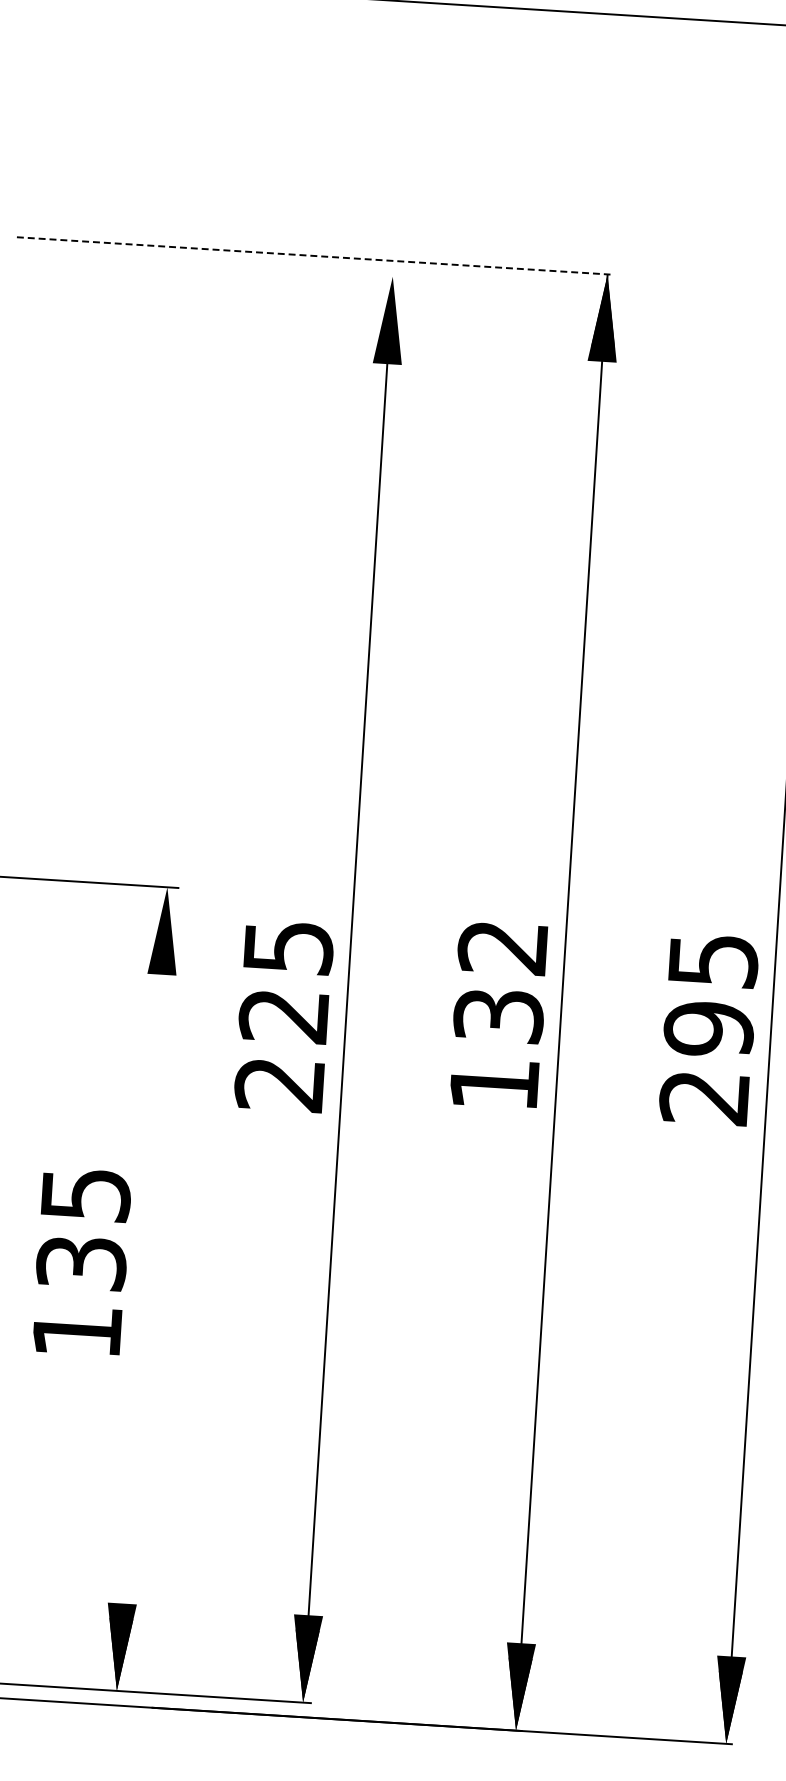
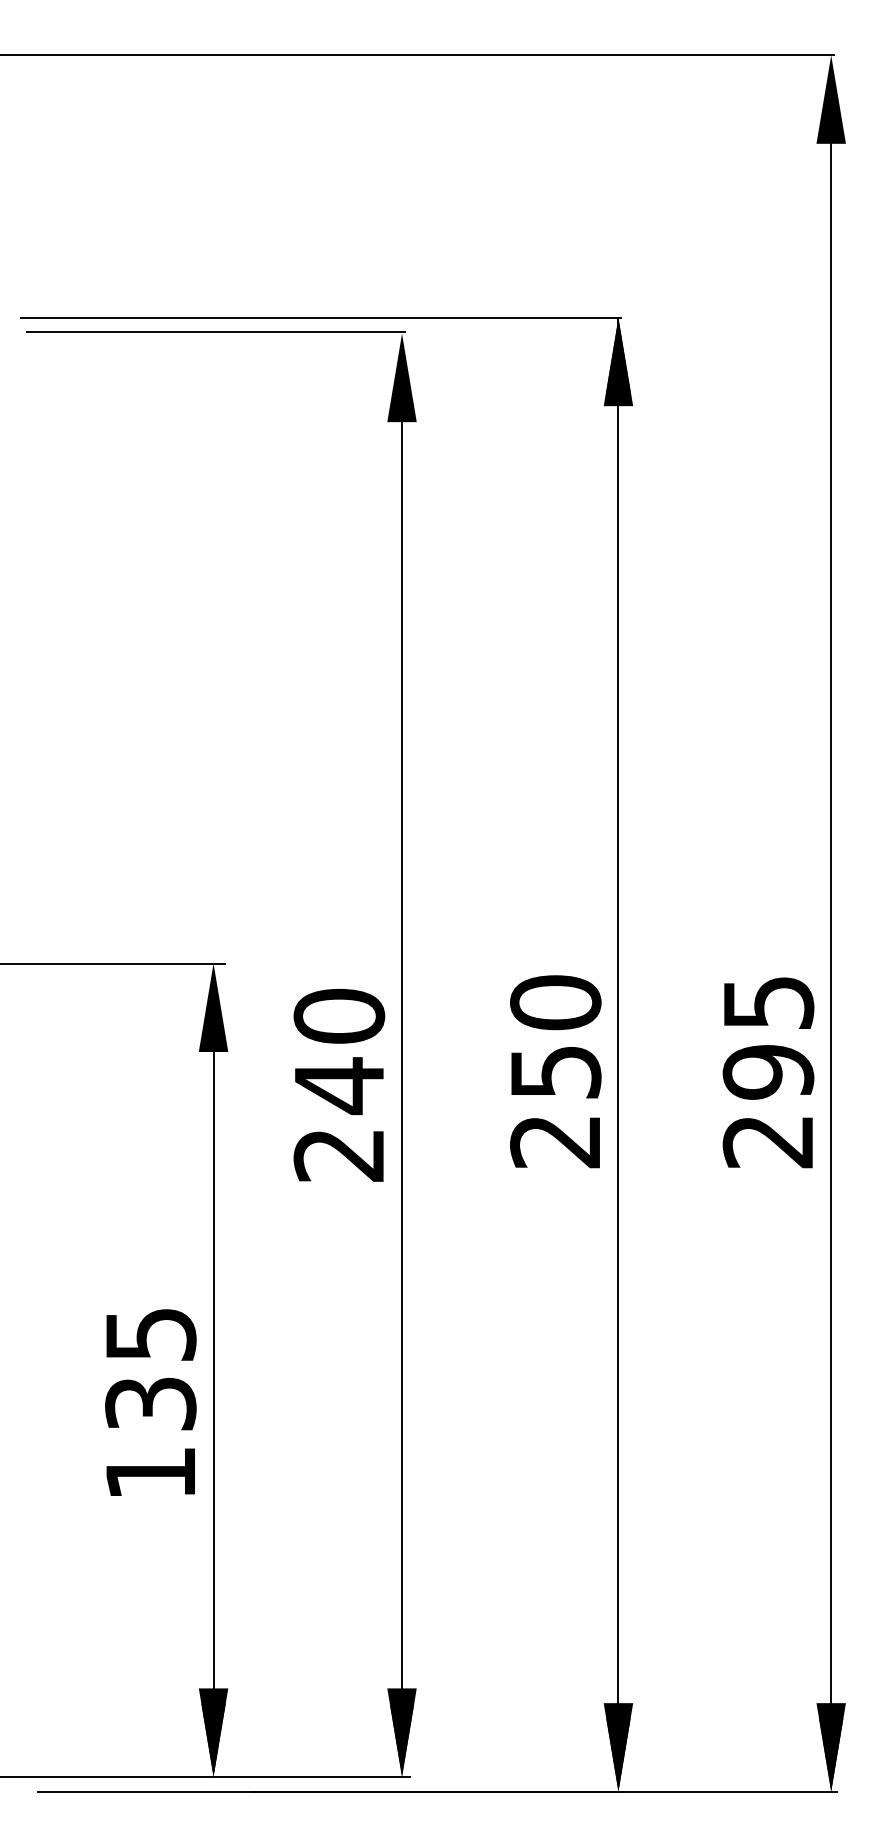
line: (314, 255) -> (321, 317), dashed -> solid
line: (208, 263) -> (215, 332), added
text: (286, 982) -> (339, 1051), 225 -> 240
text: (498, 1015) -> (555, 1071), 132 -> 250
text: (81, 1261) -> (150, 1402), moved
line: (140, 1314) -> (213, 1395), added

